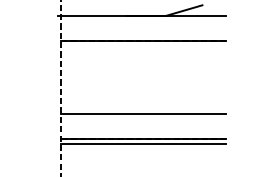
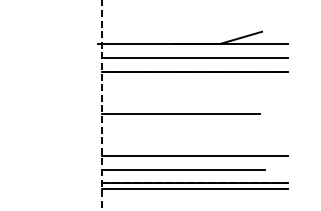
line: (142, 28) -> (194, 58), added
line: (130, 77) -> (180, 113), added
line: (132, 126) -> (182, 169), added

